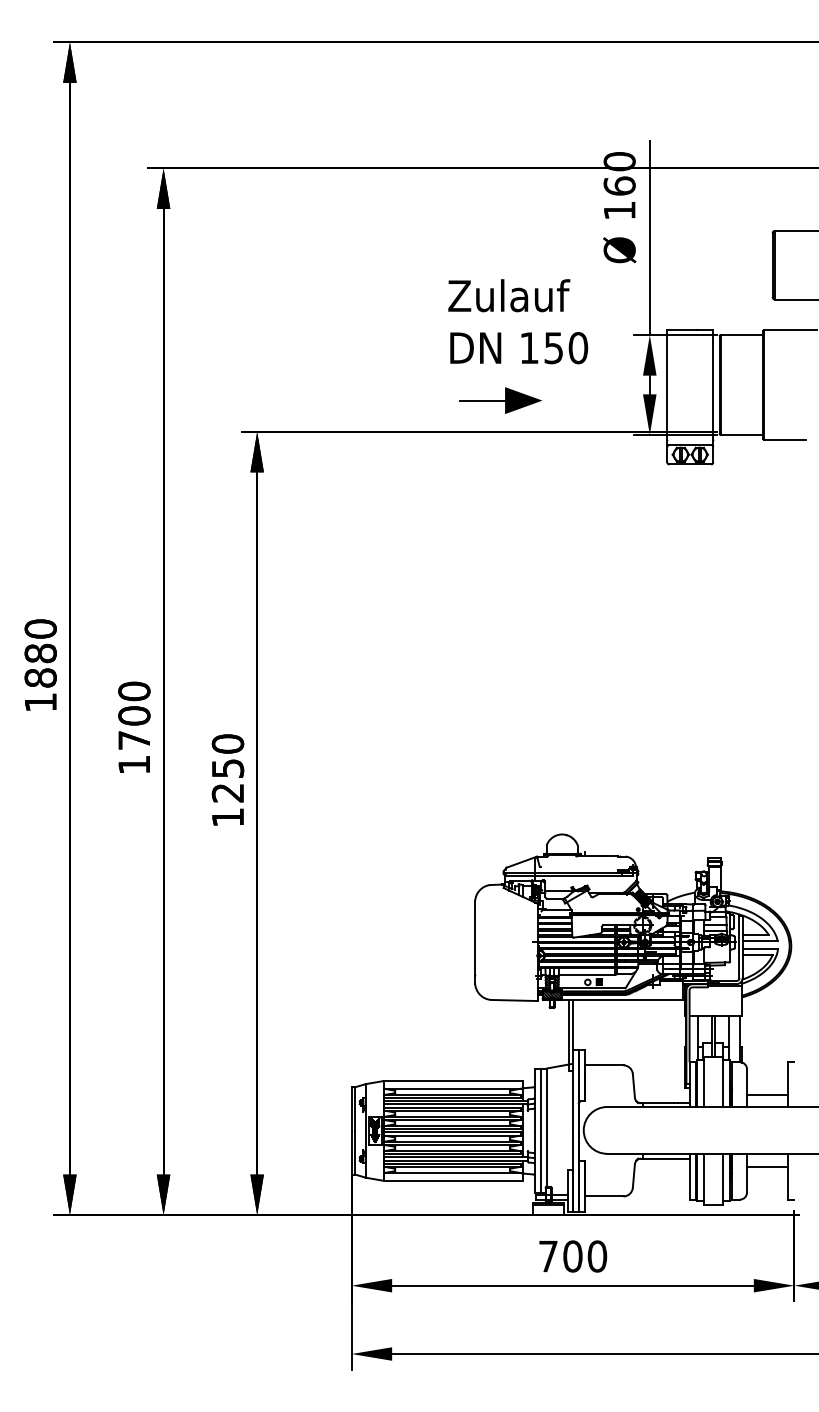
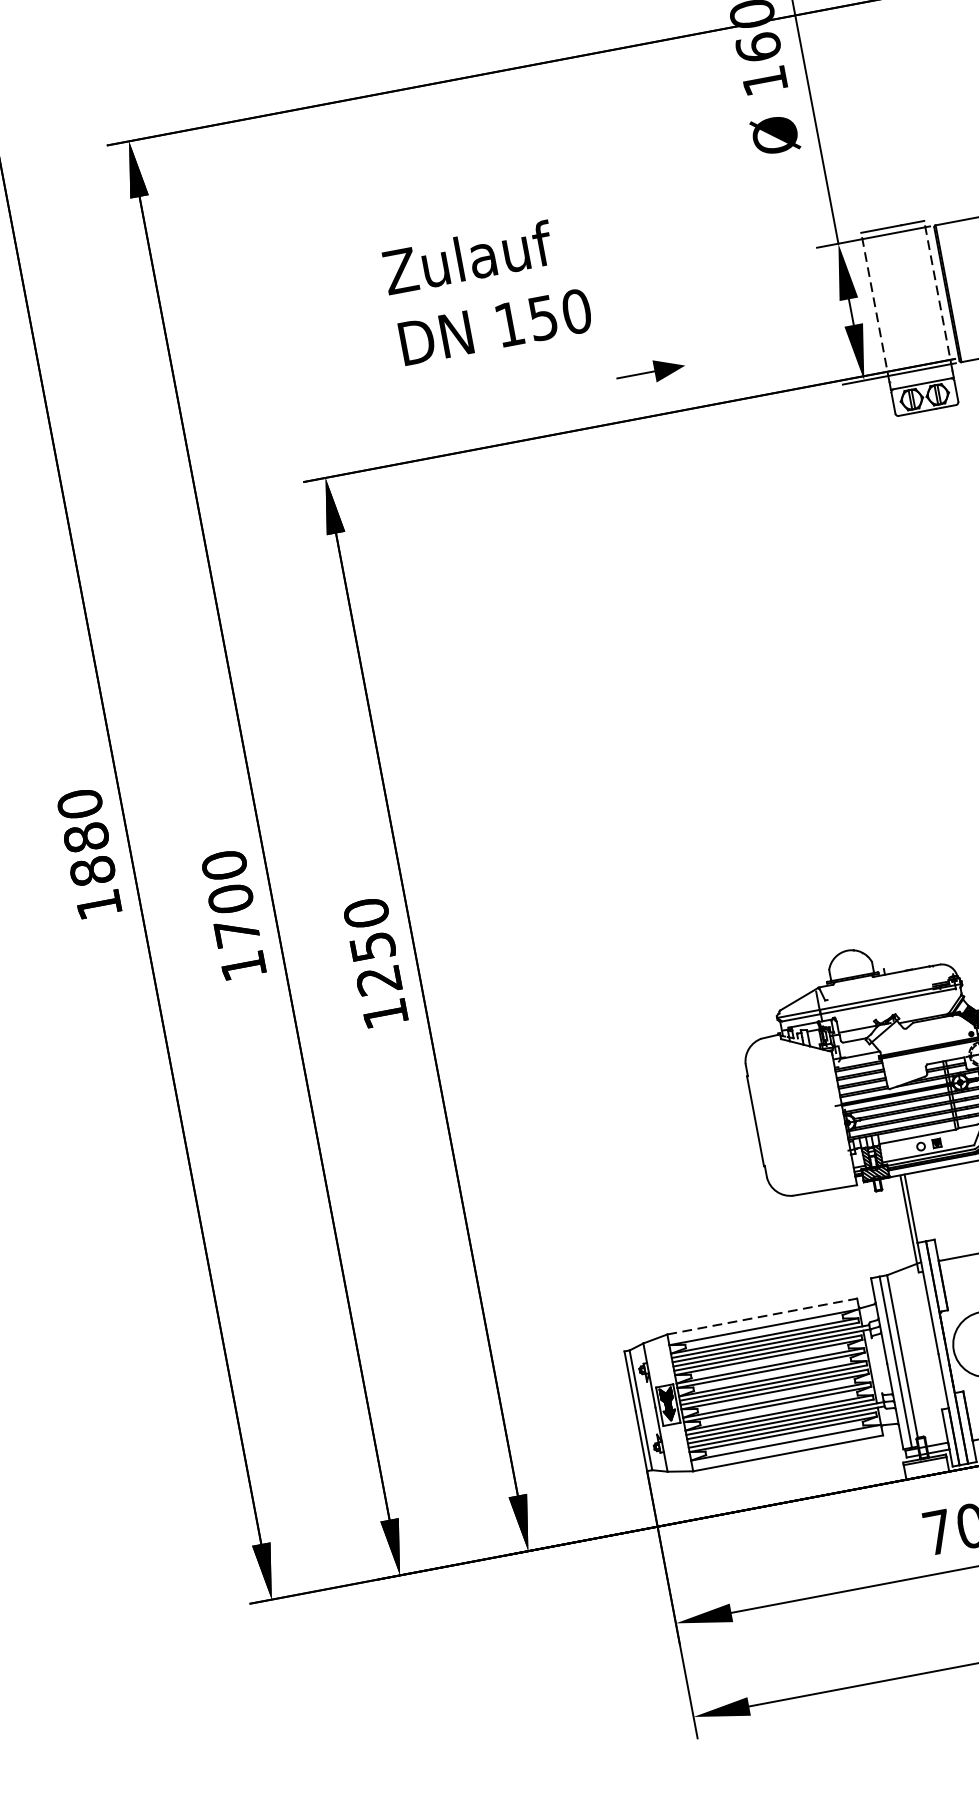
text: (518, 321) -> (487, 290), moved
line: (667, 385) -> (875, 308), solid -> dashed
line: (713, 385) -> (938, 296), solid -> dashed
part: (500, 400) -> (650, 372), size x0.6
line: (453, 1080) -> (762, 1315), solid -> dashed

